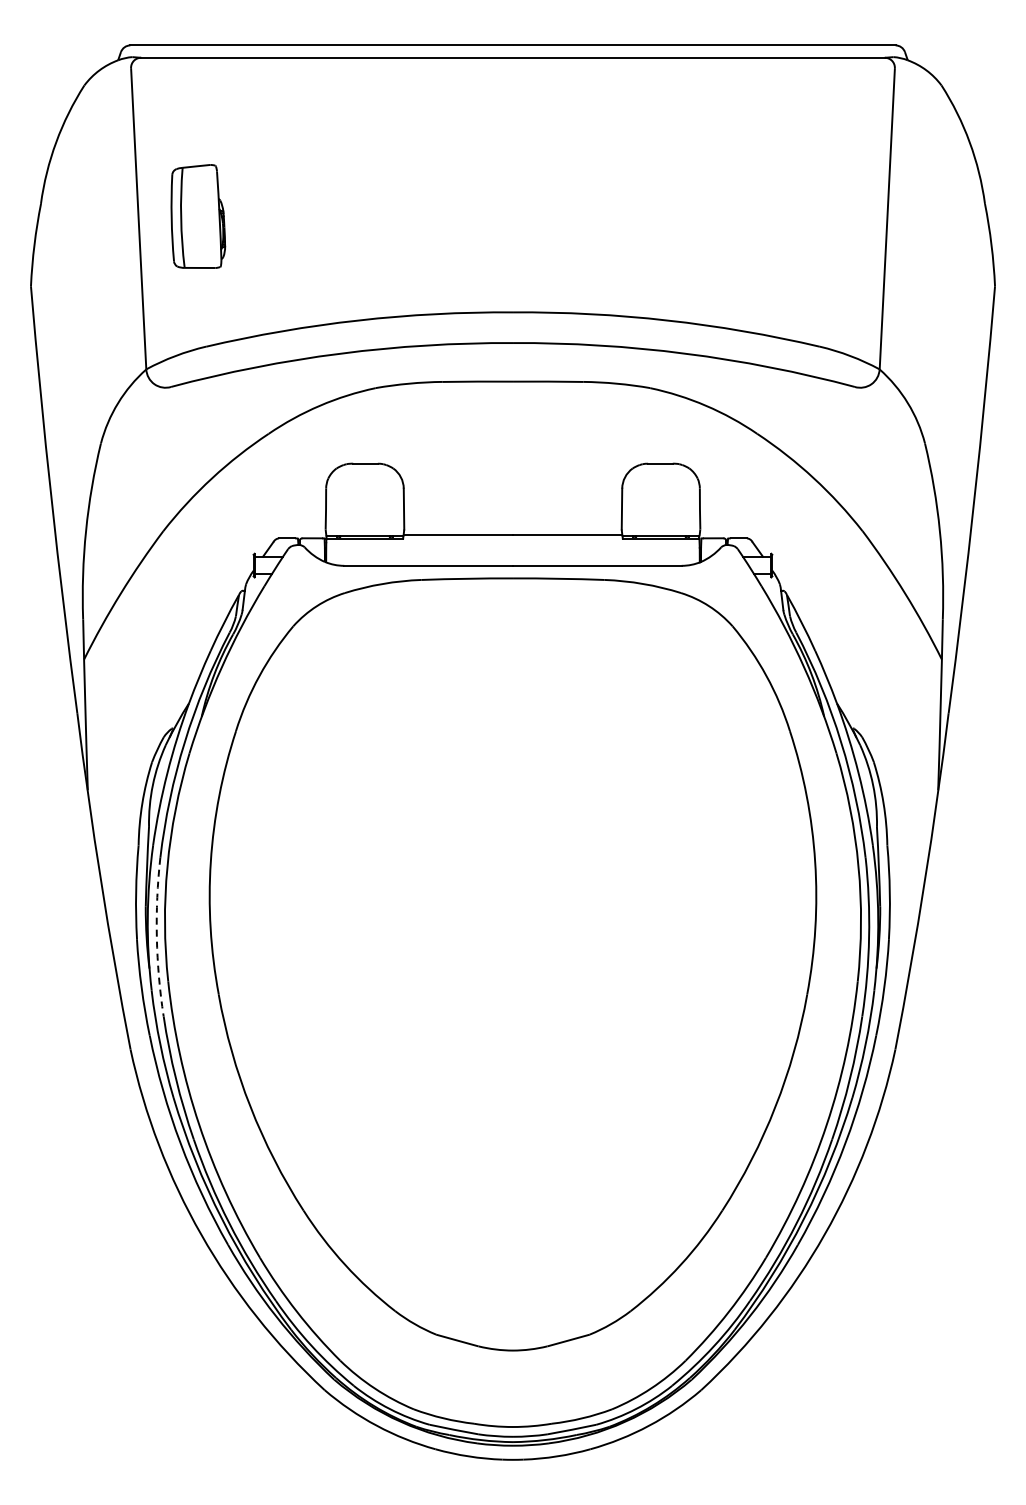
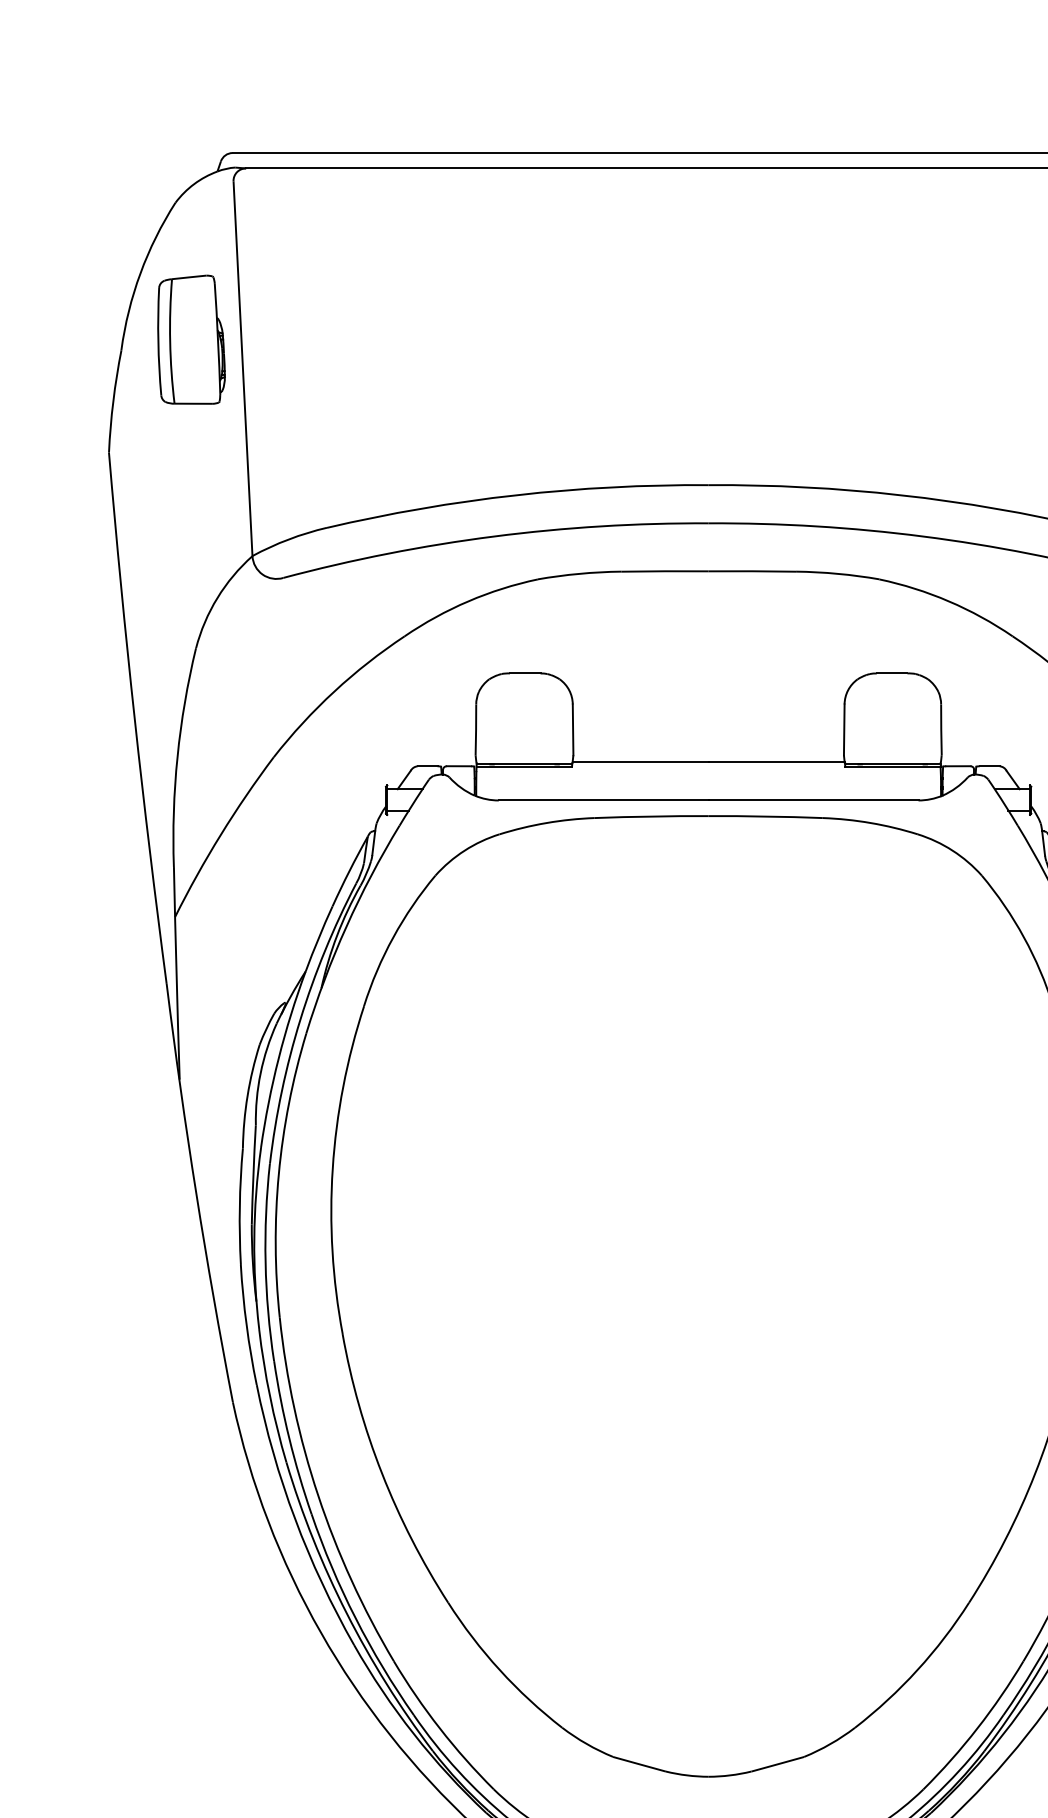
part: (198, 216) -> (191, 339), moved
arc: (156, 937) -> (265, 1262), dashed -> solid

